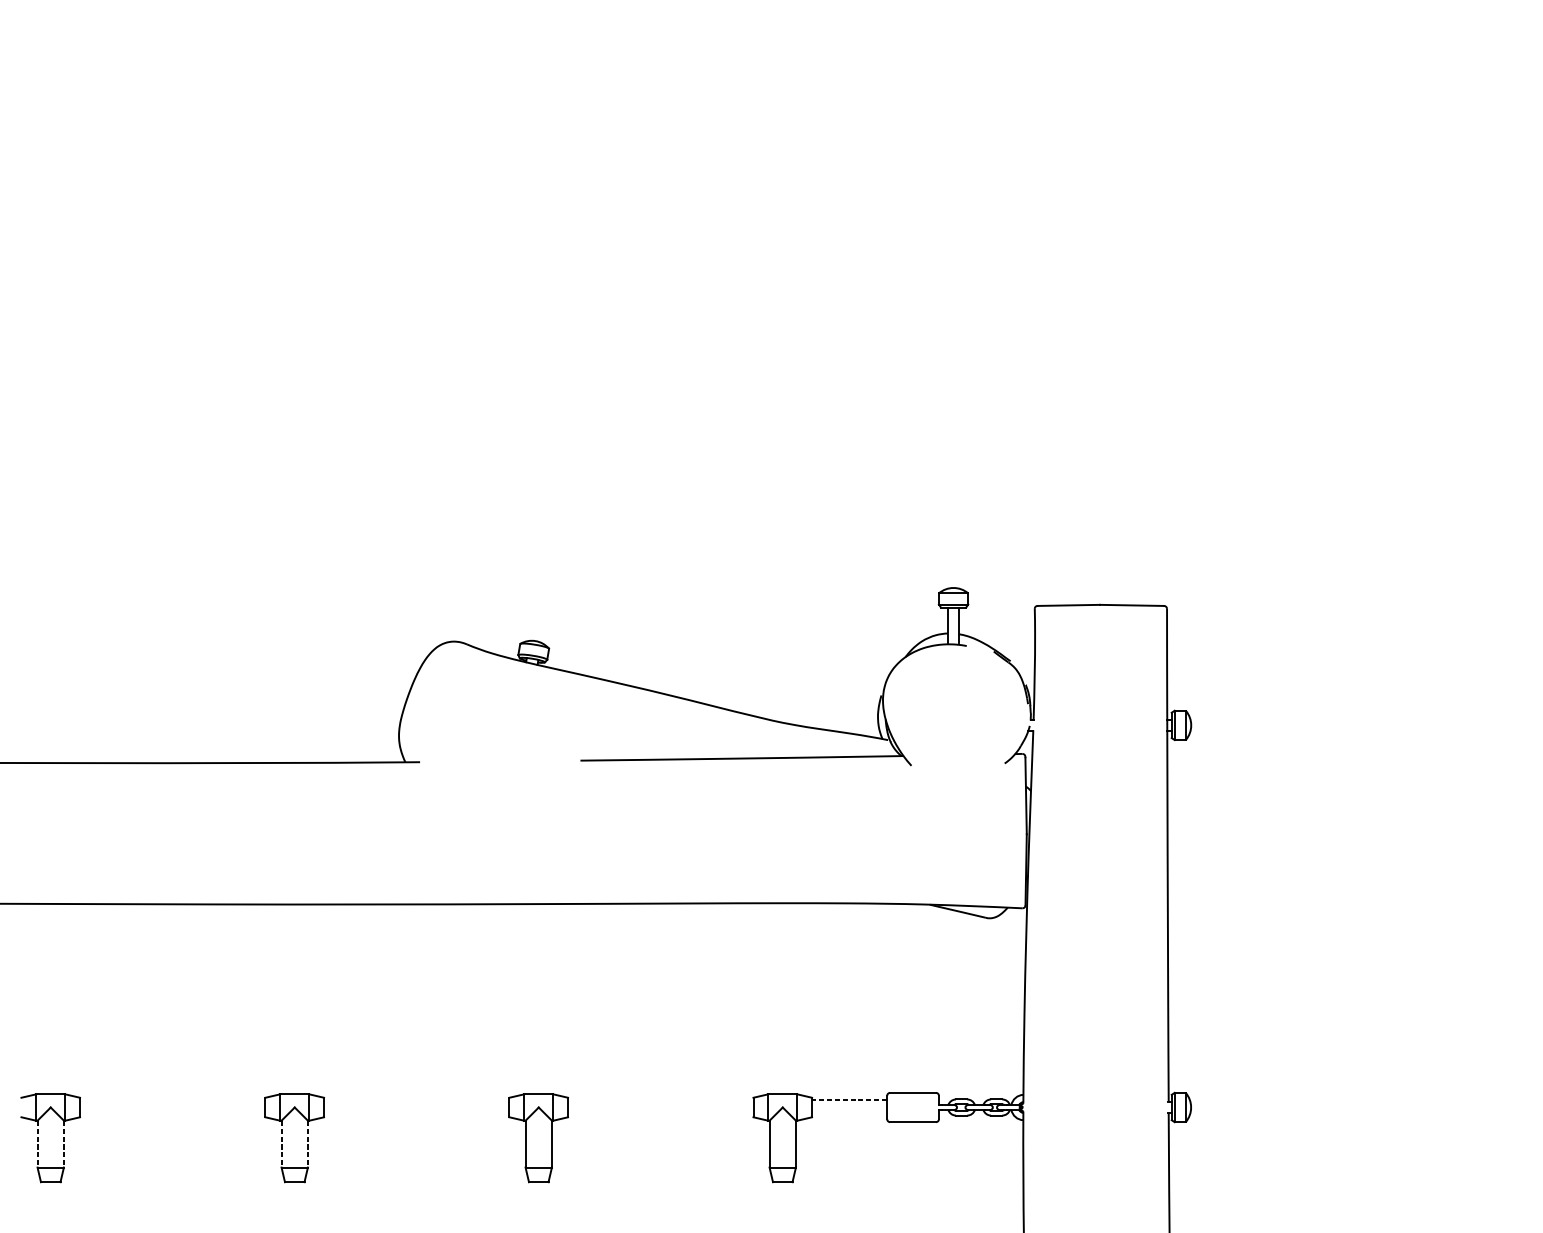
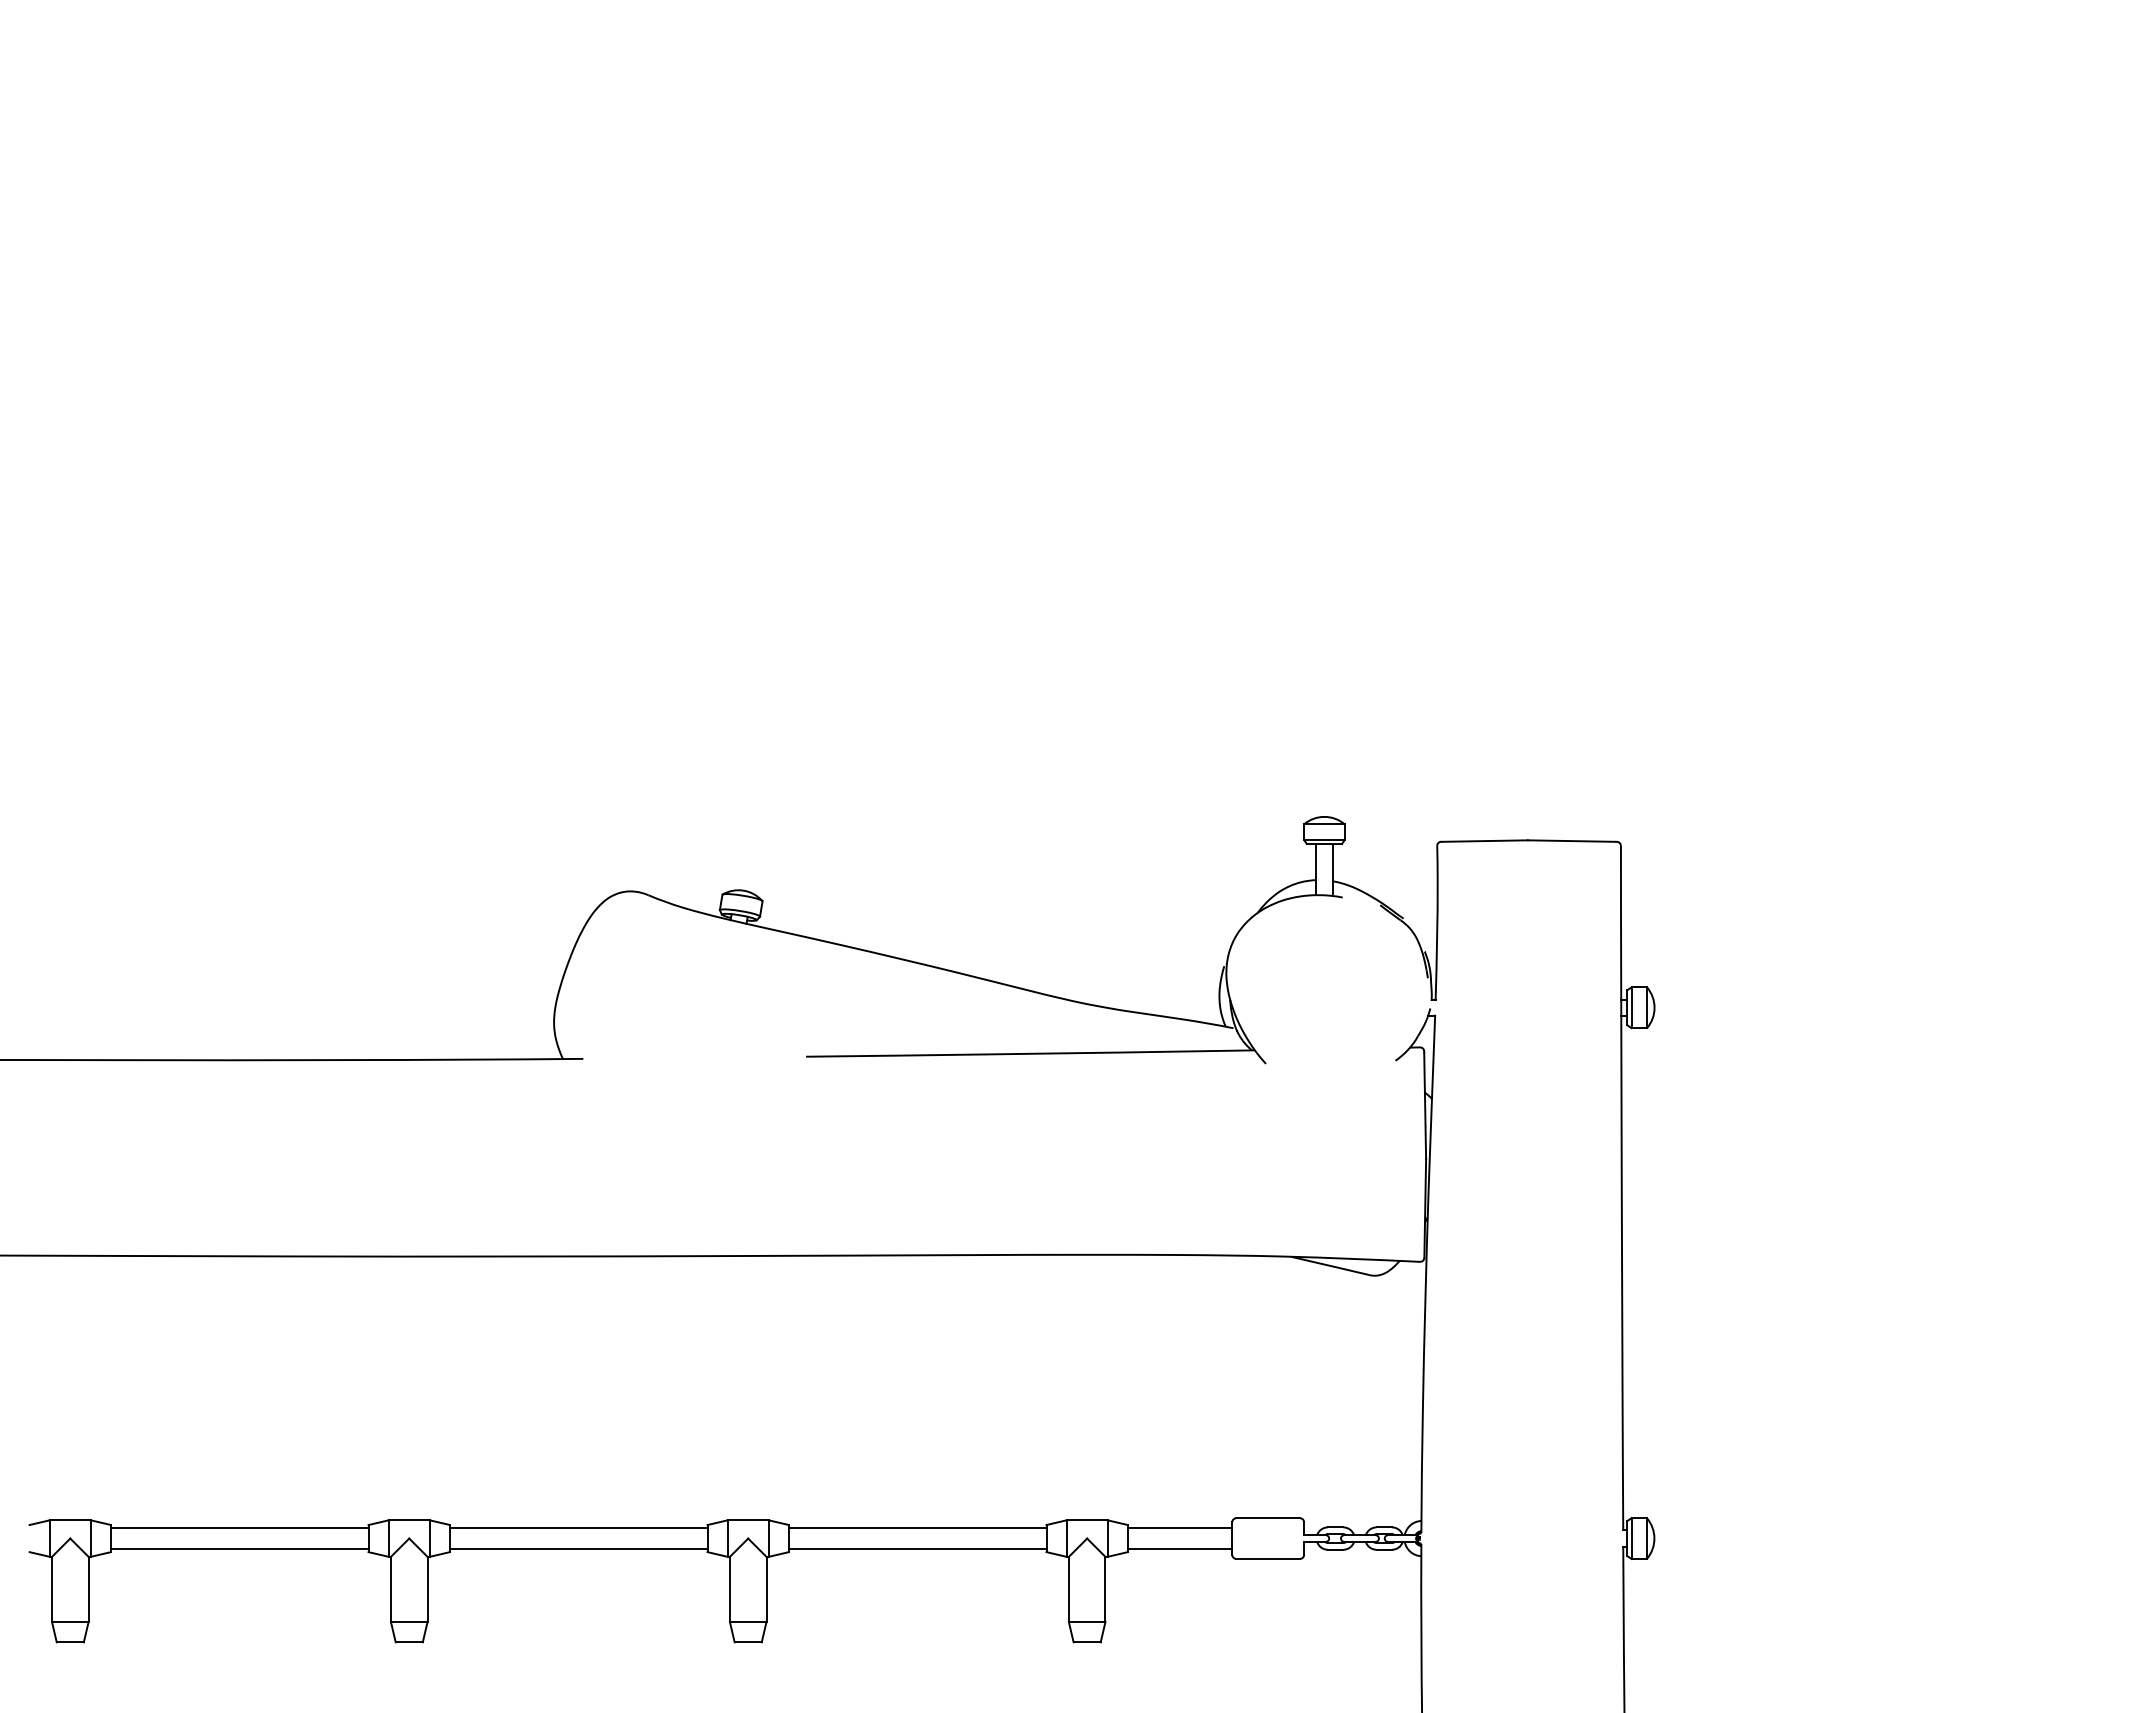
line: (172, 1099) -> (239, 1527), added
line: (416, 1099) -> (578, 1527), added
line: (660, 1099) -> (917, 1527), added
line: (849, 1099) -> (1179, 1527), dashed -> solid
line: (172, 1115) -> (239, 1549), added
line: (416, 1115) -> (578, 1549), added
line: (660, 1115) -> (917, 1549), added
line: (849, 1115) -> (1179, 1549), added
line: (37, 1144) -> (52, 1589), dashed -> solid
line: (63, 1144) -> (88, 1589), dashed -> solid
line: (281, 1144) -> (390, 1589), dashed -> solid
line: (307, 1144) -> (427, 1589), dashed -> solid

